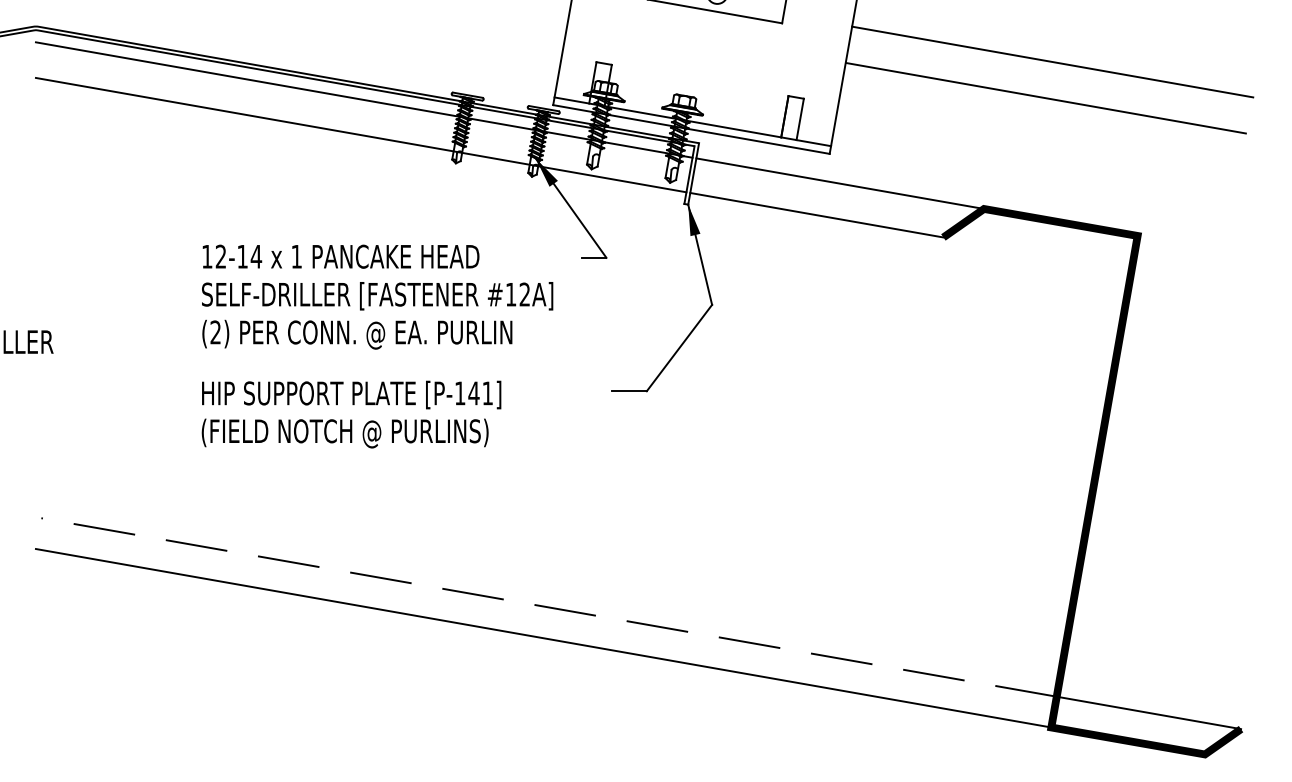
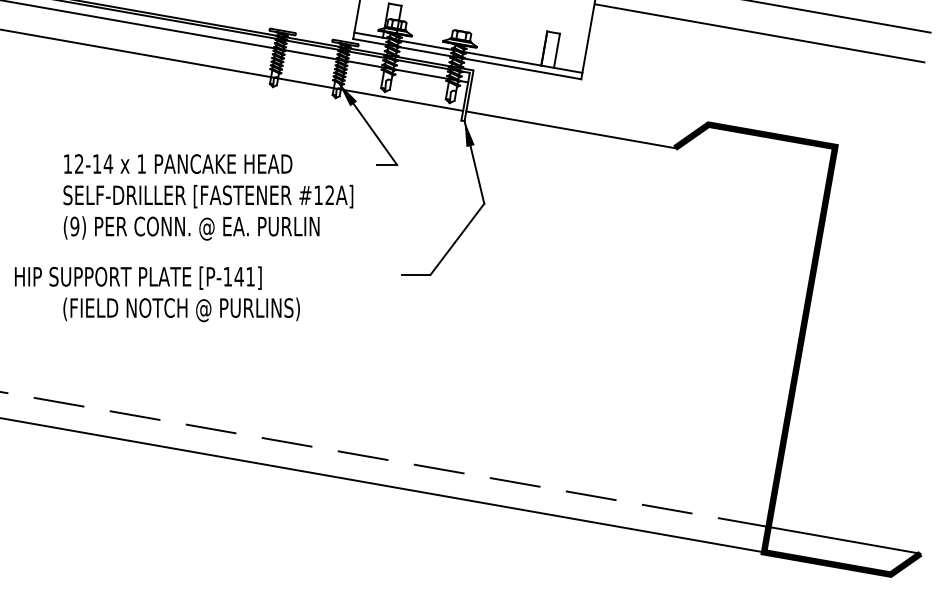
line: (840, 183) -> (590, 103), removed
text: (215, 332) -> (74, 226), (2) -> (9)
text: (351, 394) -> (138, 277), moved

